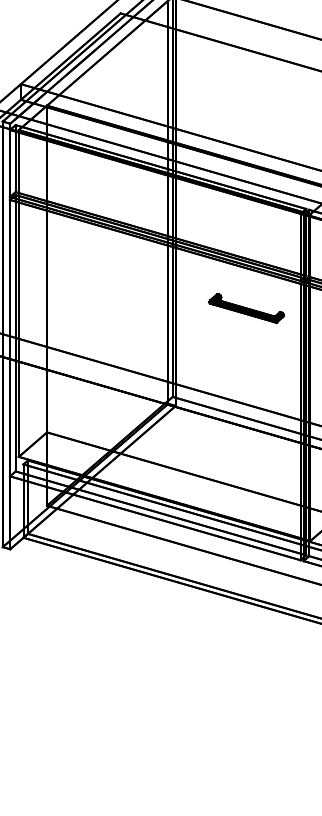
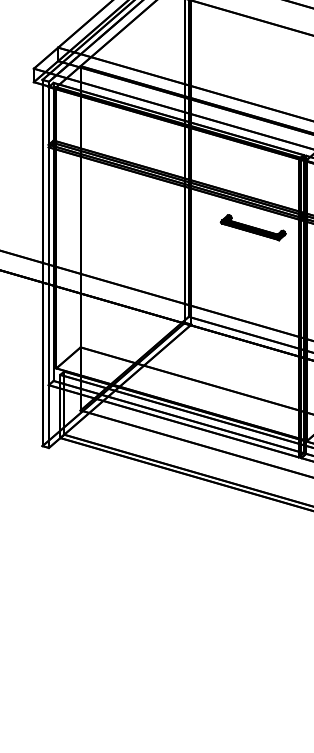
part: (245, 308) -> (252, 227), moved

